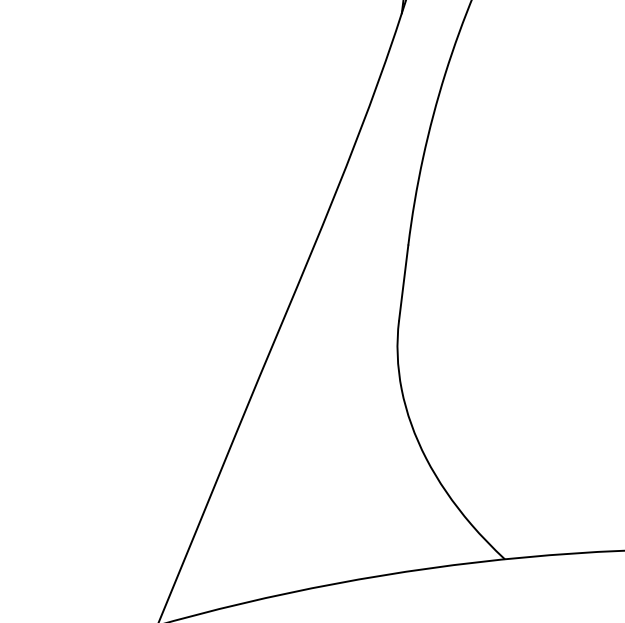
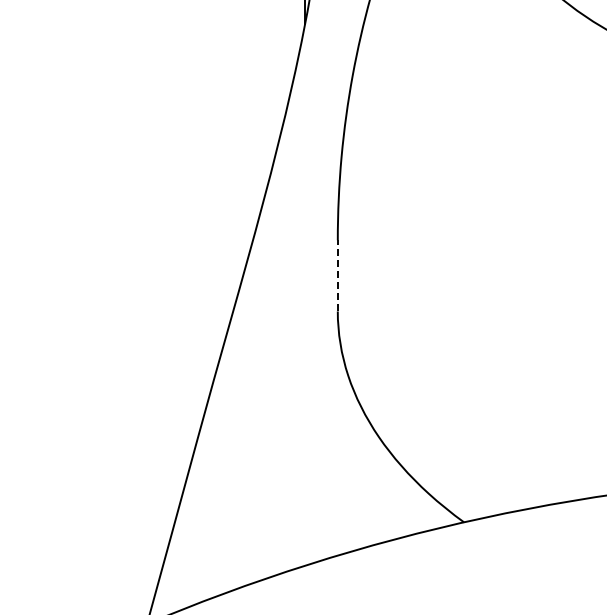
line: (403, 282) -> (337, 275), solid -> dashed

